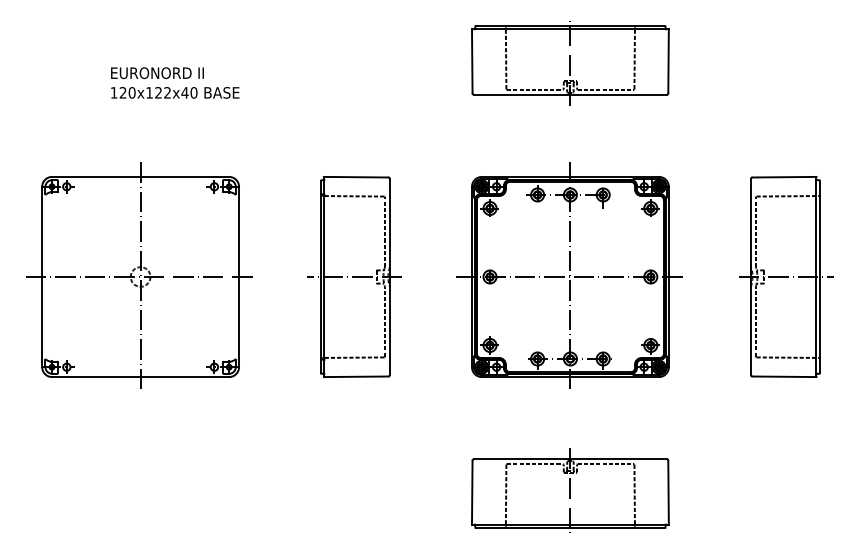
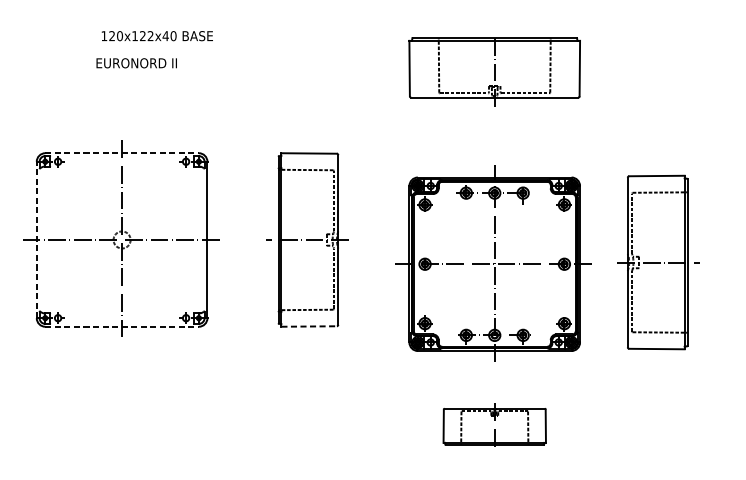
part: (570, 63) -> (494, 70), moved
text: (175, 92) -> (157, 35), moved
line: (140, 176) -> (122, 152), solid -> dashed
part: (569, 275) -> (493, 262), moved
line: (42, 276) -> (37, 239), solid -> dashed
part: (786, 276) -> (658, 262), moved
line: (356, 376) -> (309, 326), solid -> dashed
line: (140, 377) -> (122, 327), solid -> dashed
part: (570, 490) -> (494, 425), size x0.6

